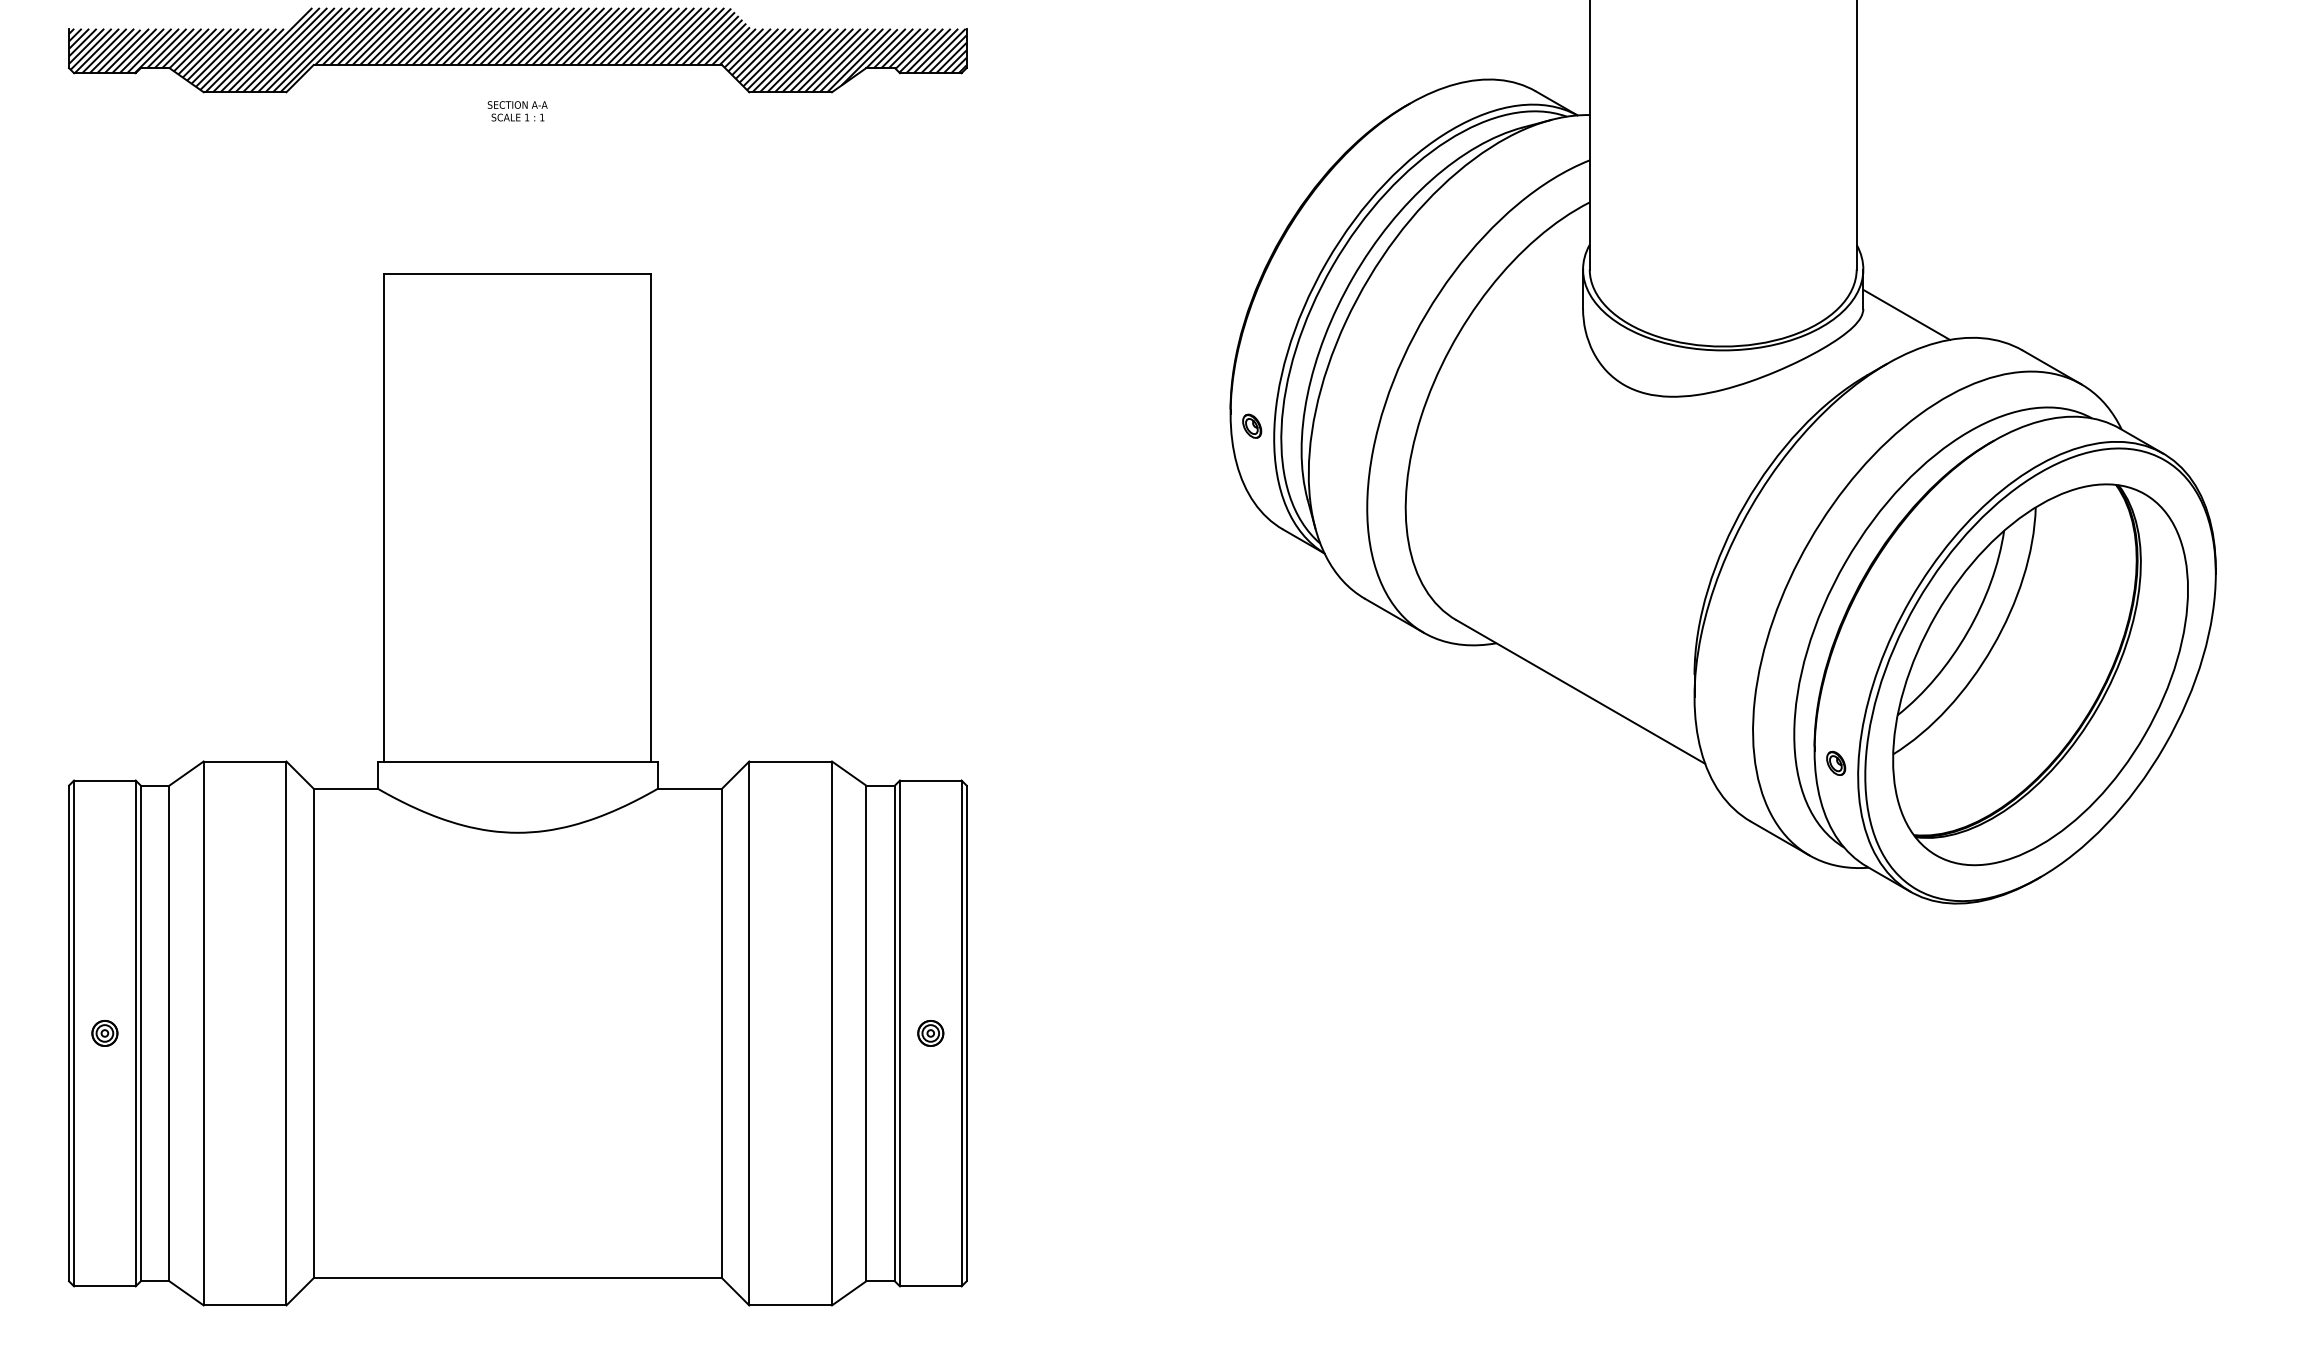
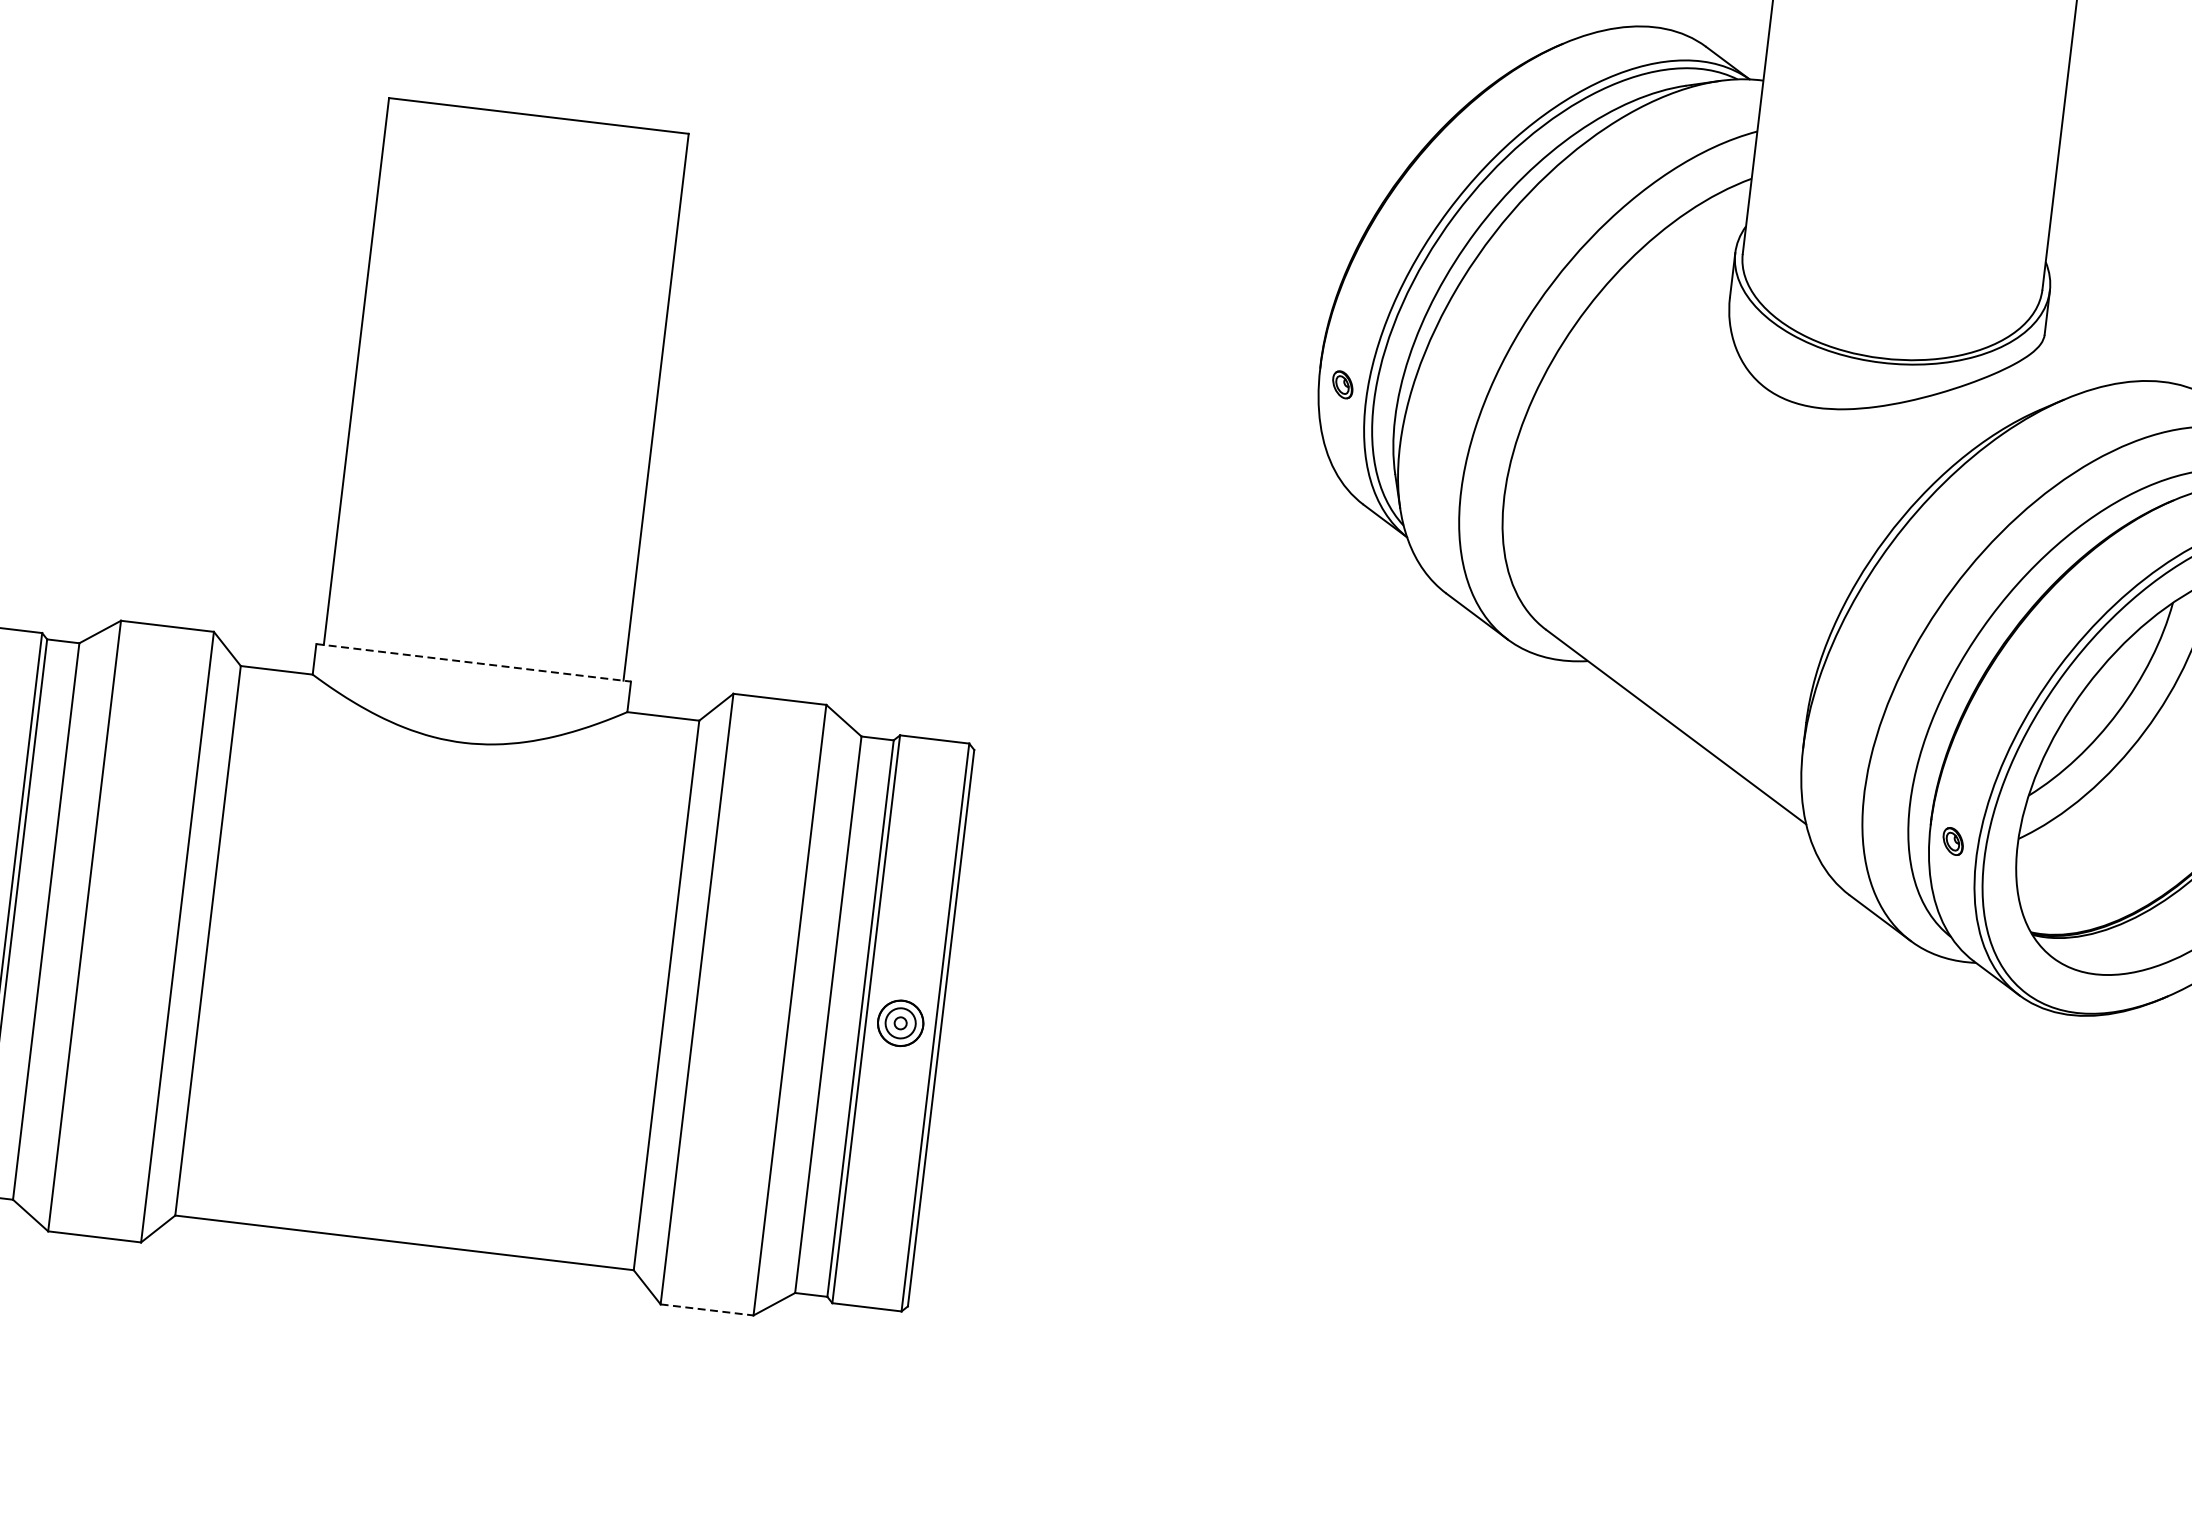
line: (1906, 314) -> (2092, 346), removed
line: (518, 761) -> (474, 662), solid -> dashed
part: (930, 1033) -> (900, 1023), size x1.6
line: (791, 1305) -> (708, 1310), solid -> dashed

